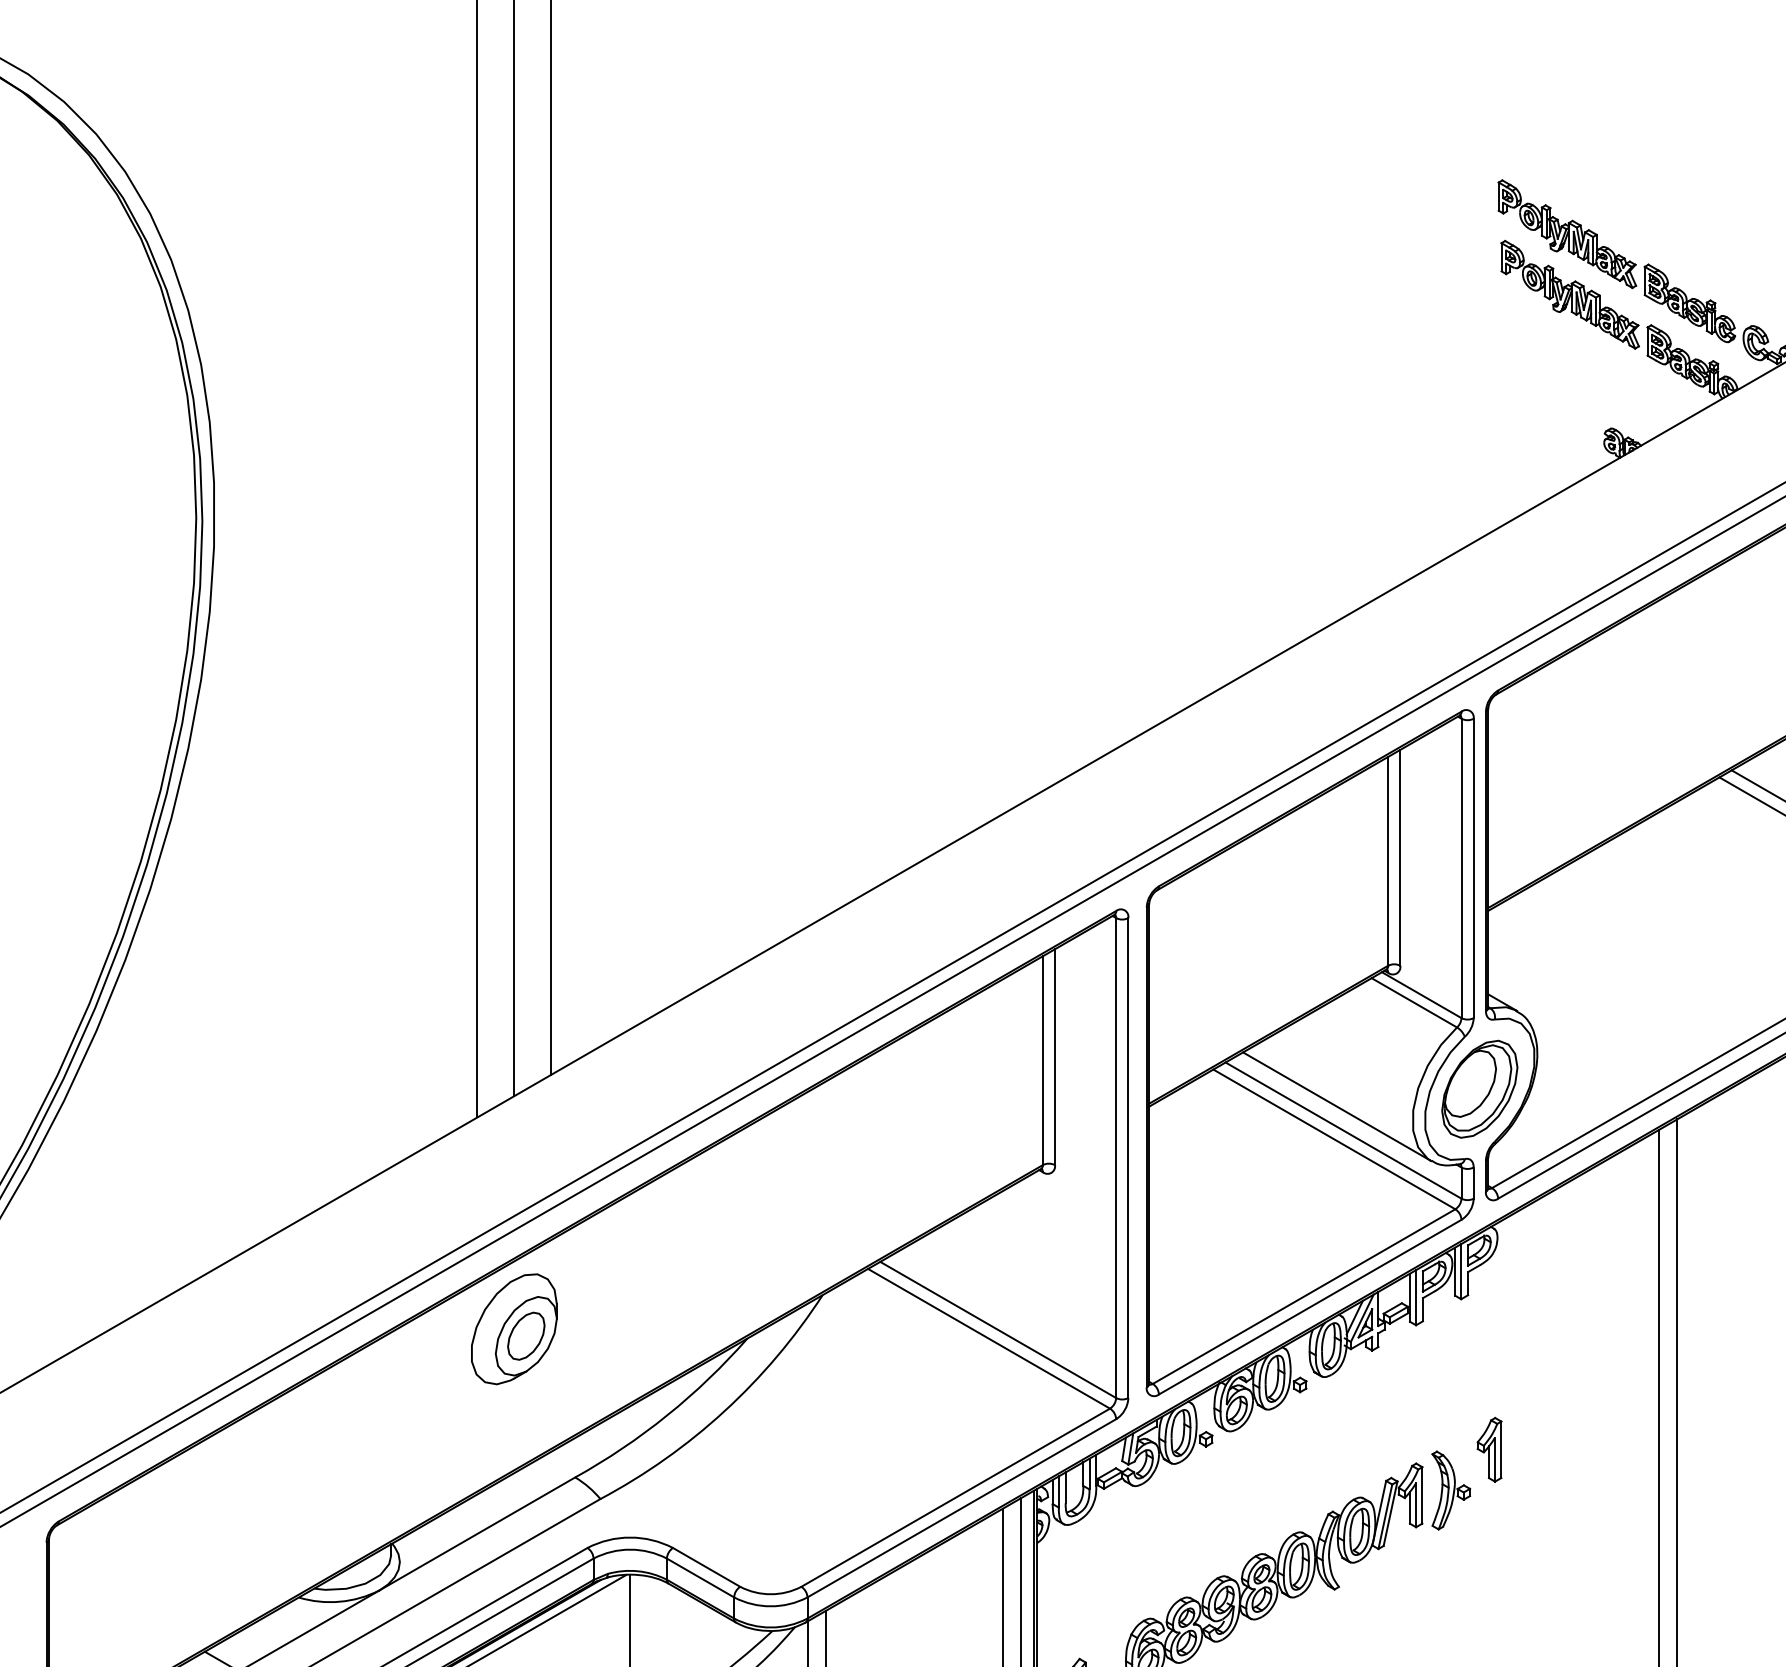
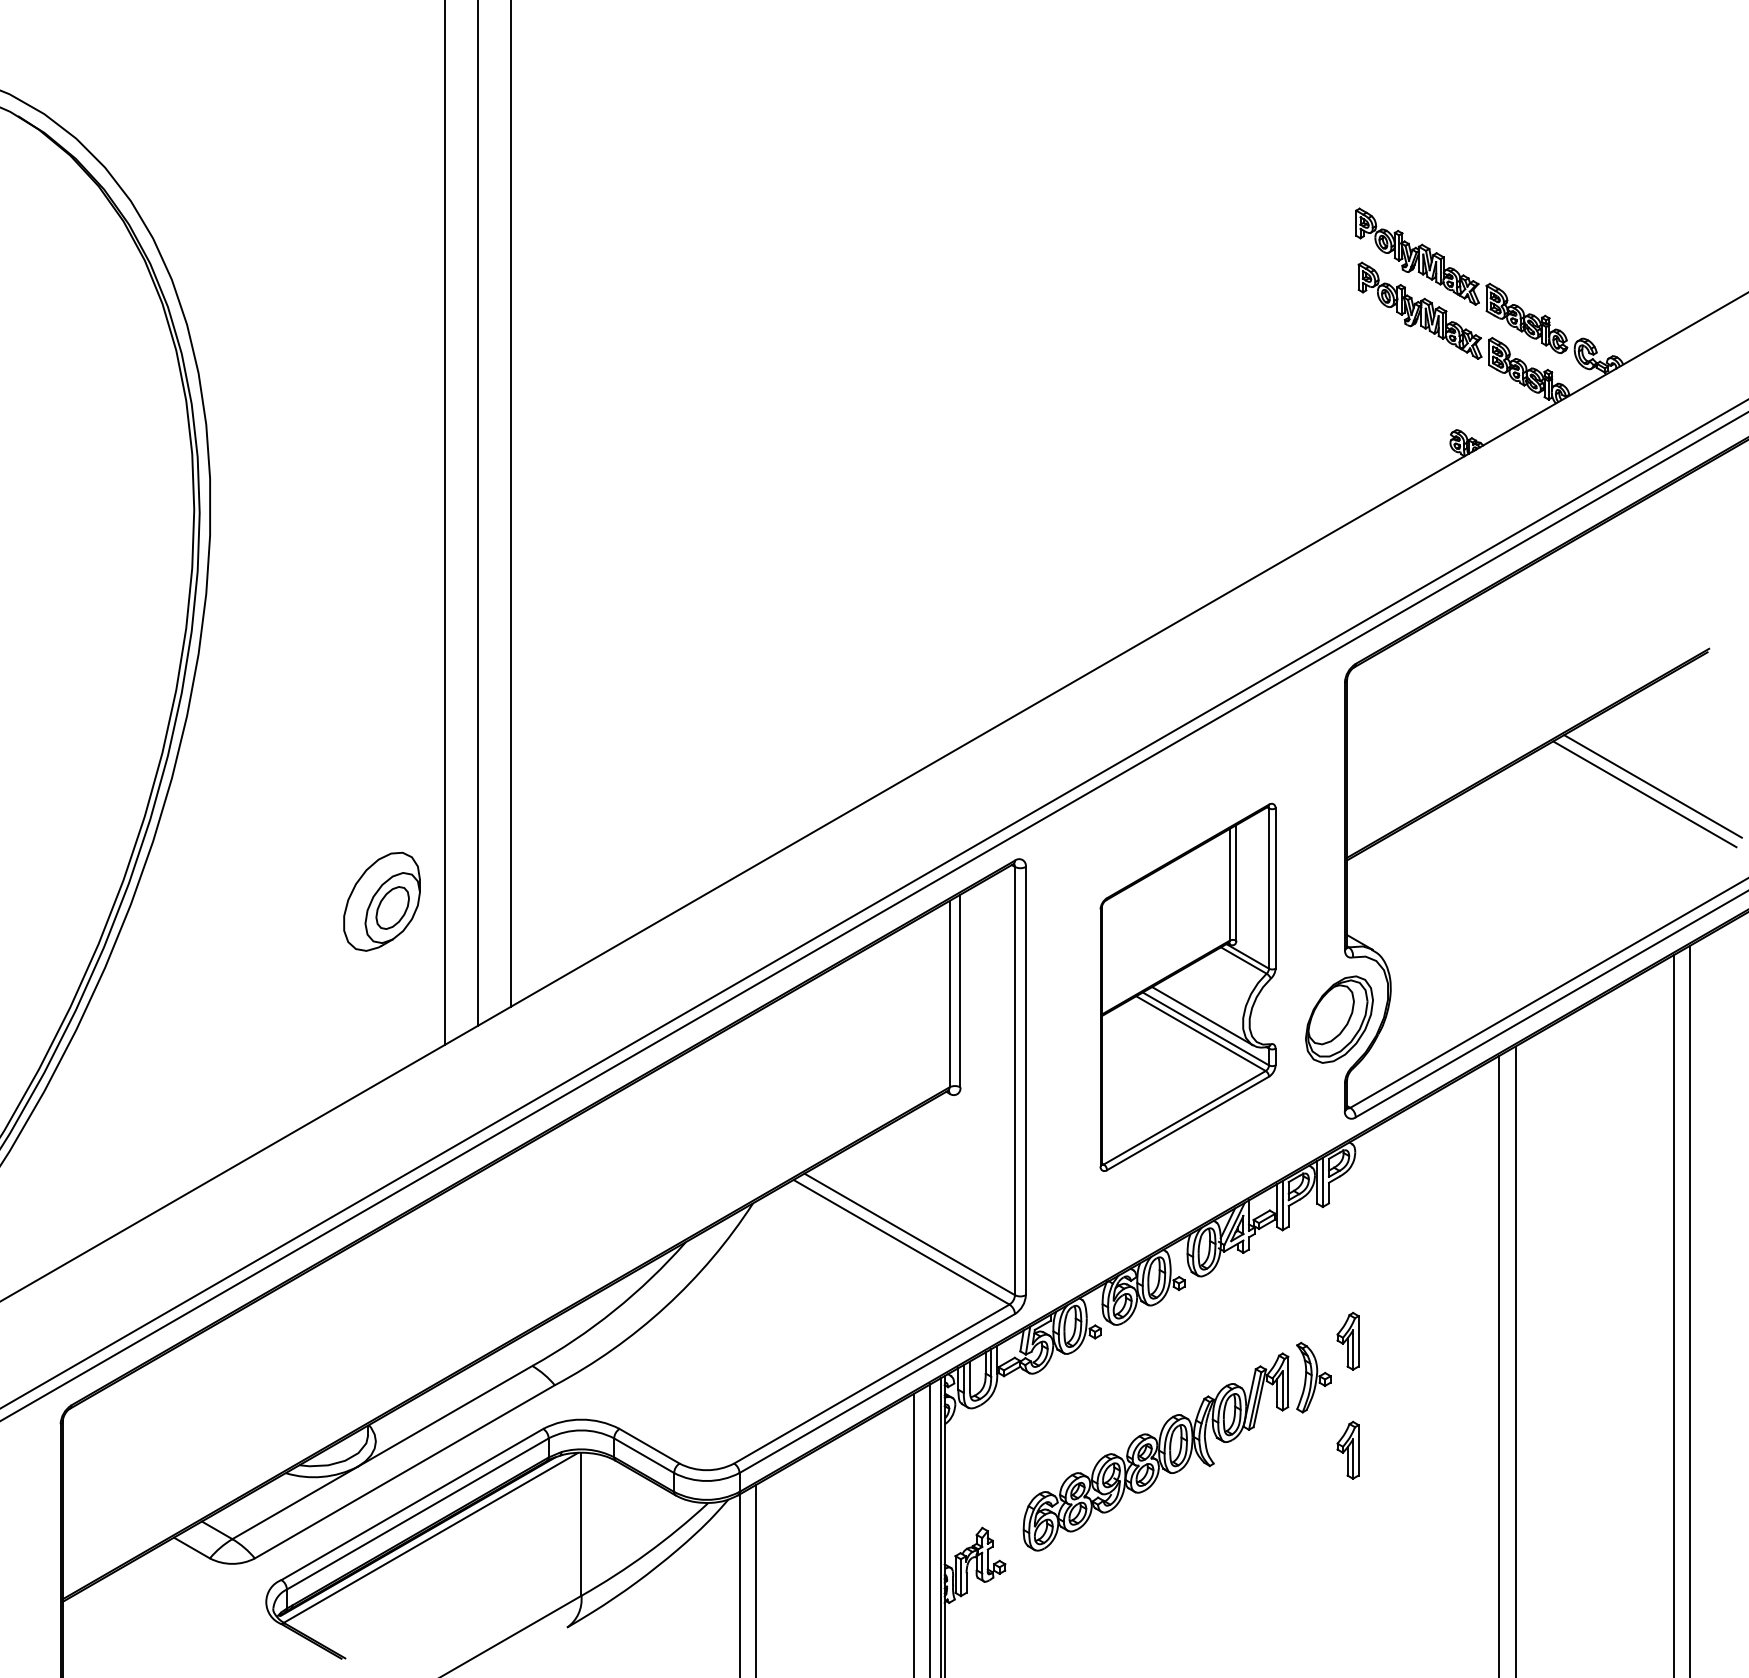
part: (1309, 1053) -> (1187, 987), size x0.6
part: (513, 1328) -> (381, 901), moved
part: (1488, 1571) -> (1347, 1449), added

